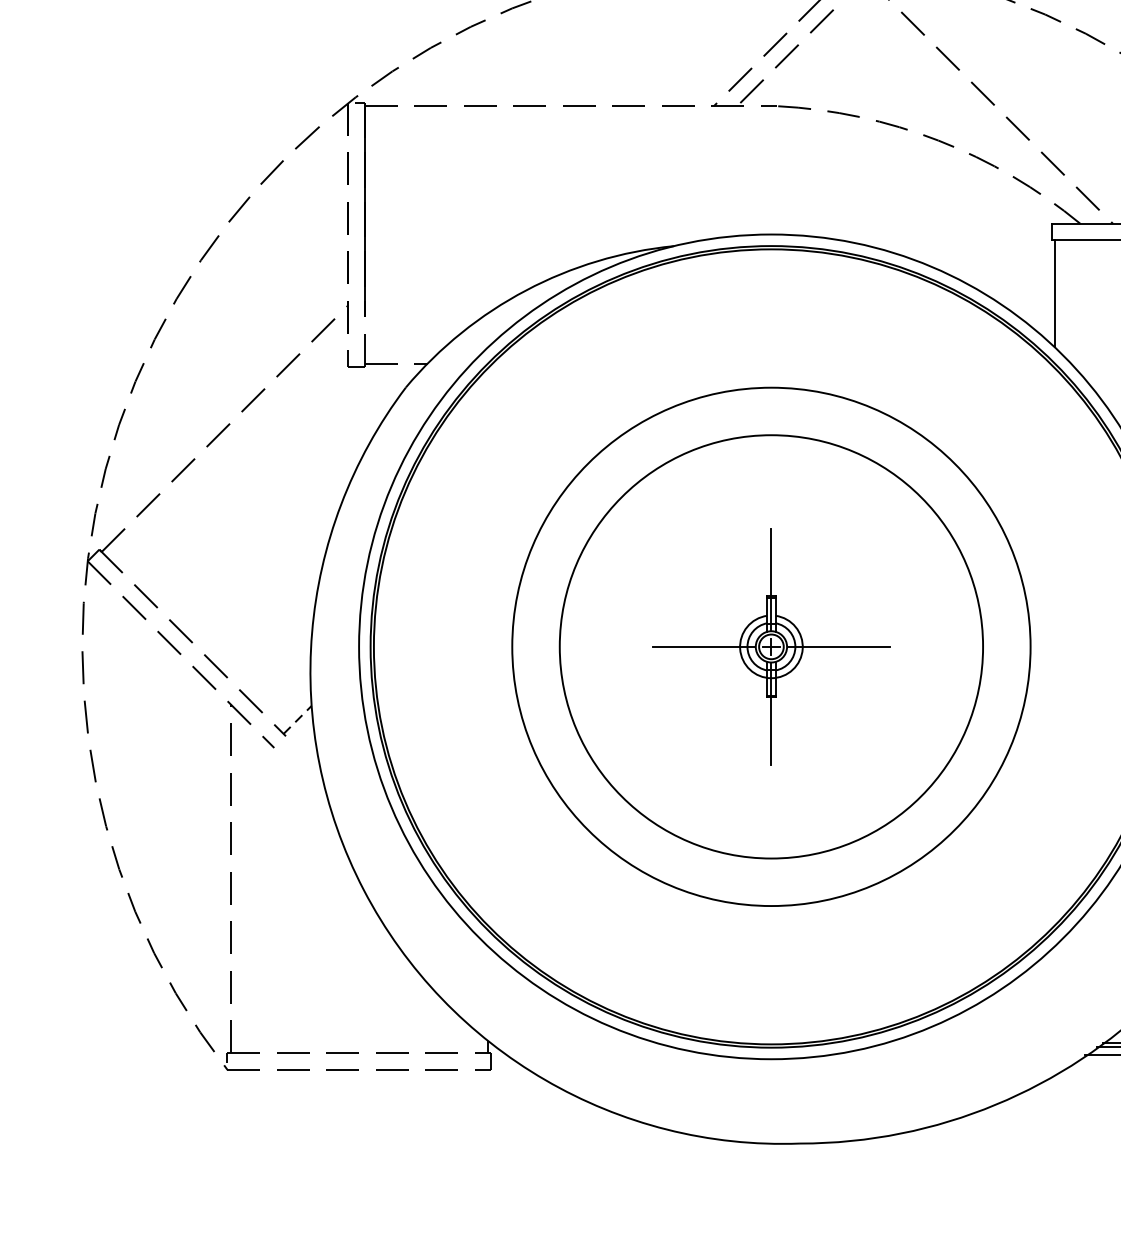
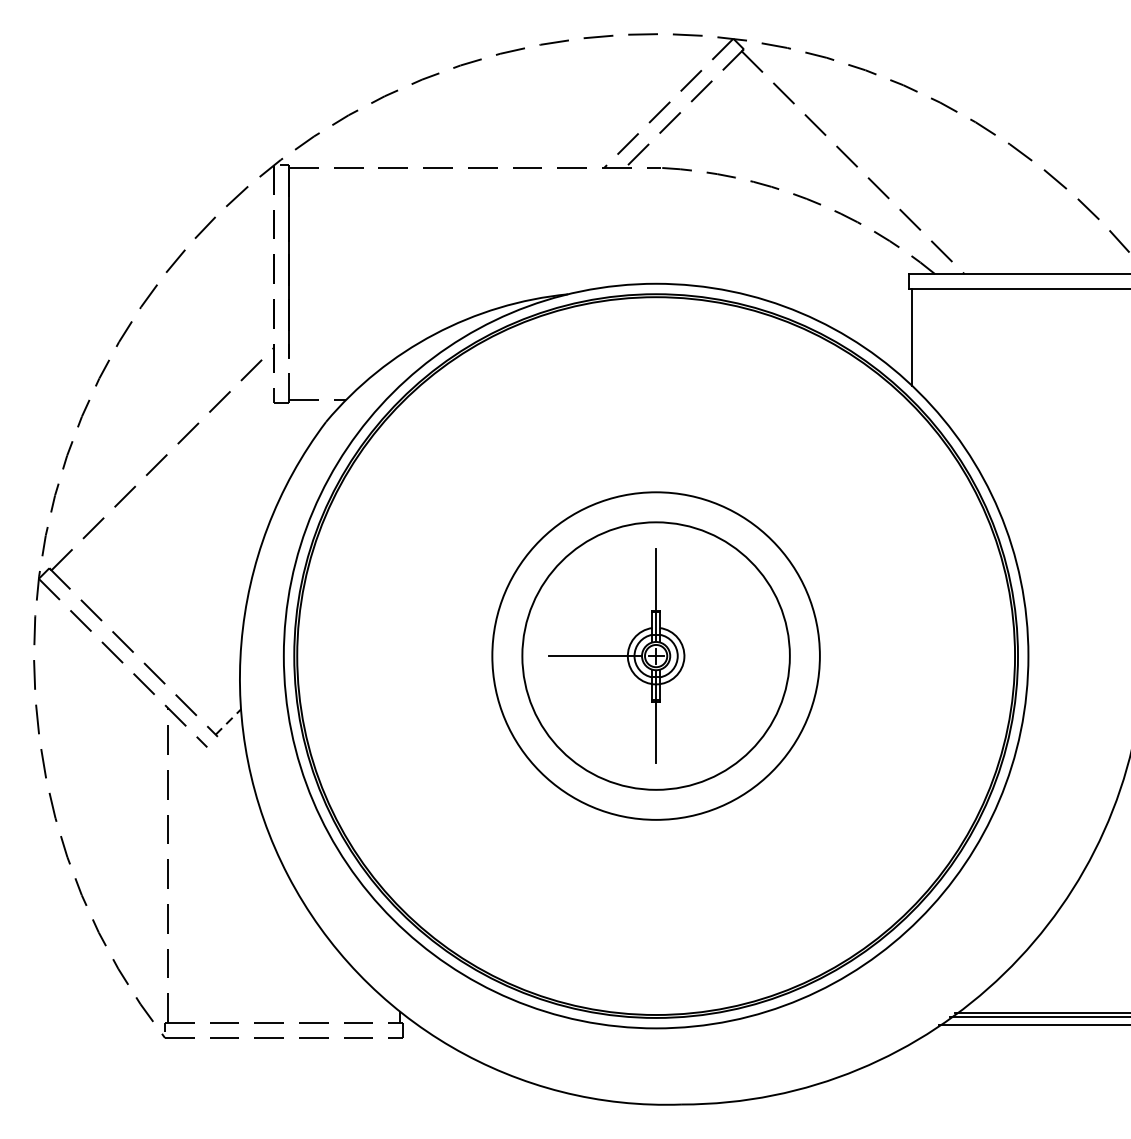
circle: (771, 647) -> (656, 656), size x0.7
circle: (771, 647) -> (656, 656), size x0.7
line: (838, 647) -> (716, 656), removed

